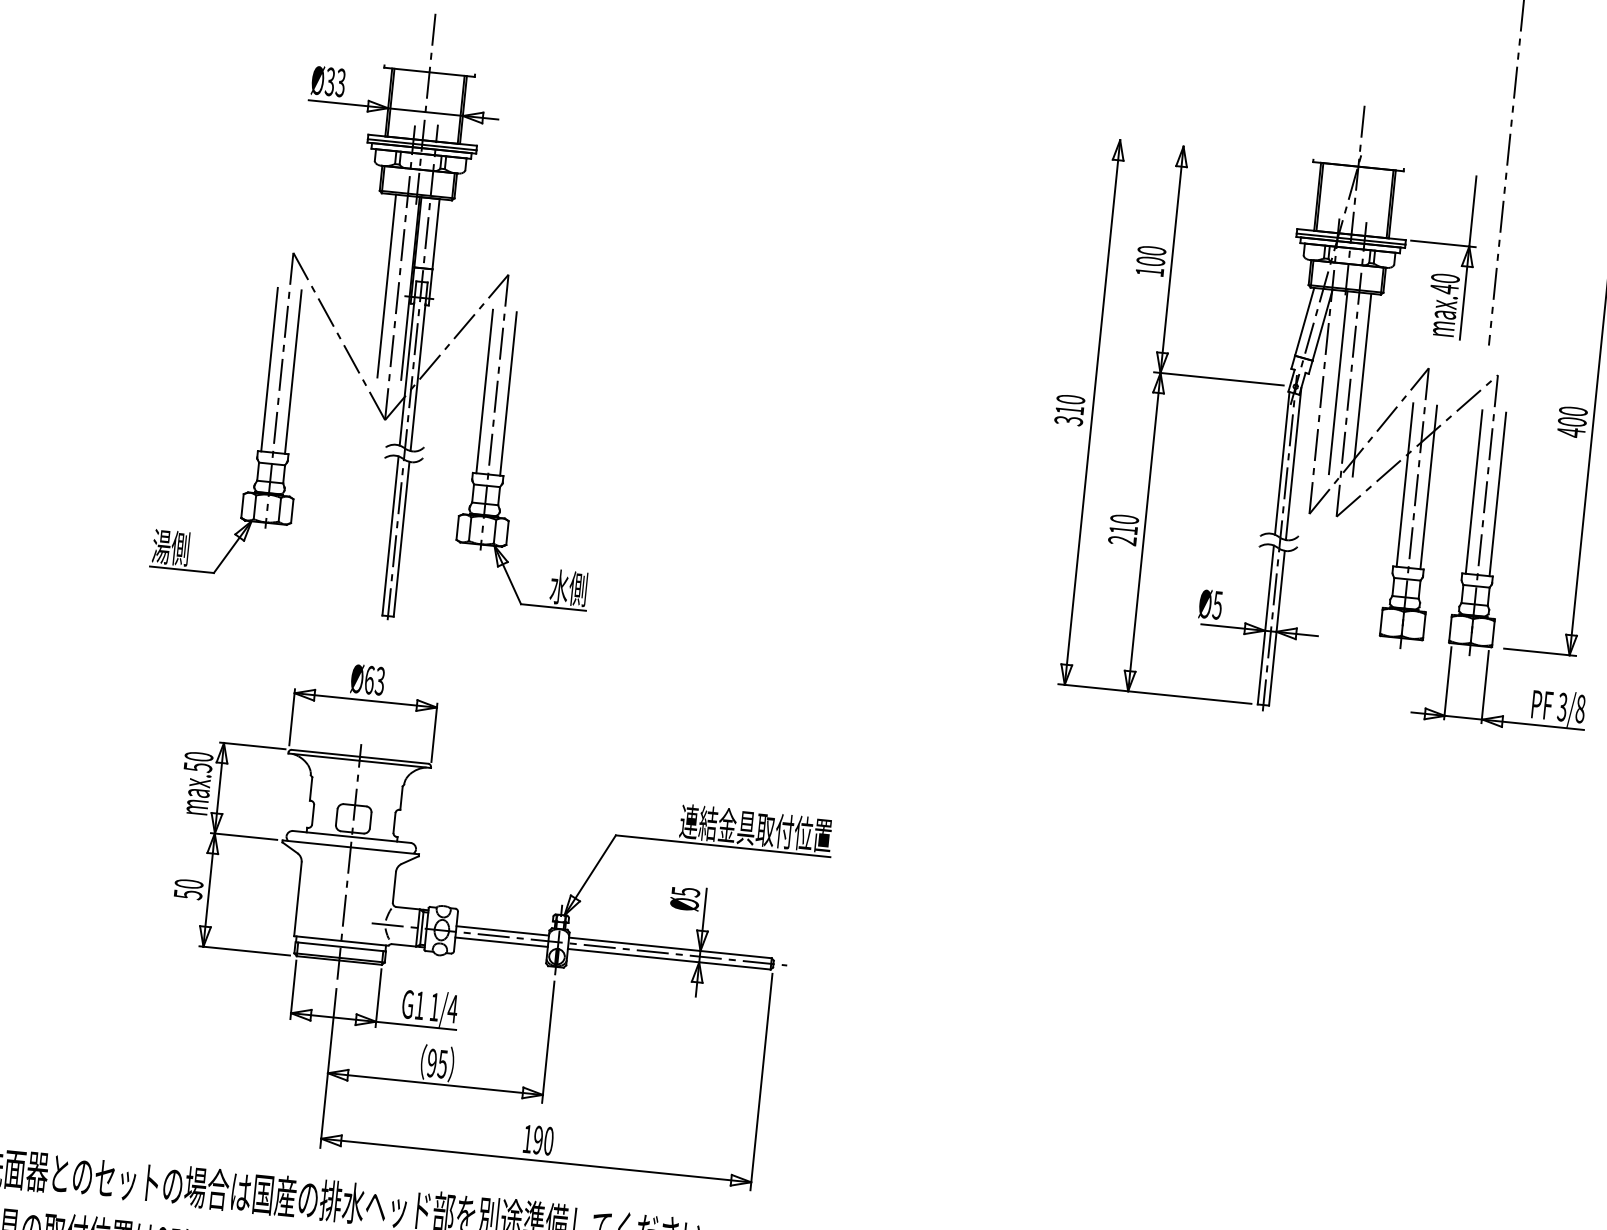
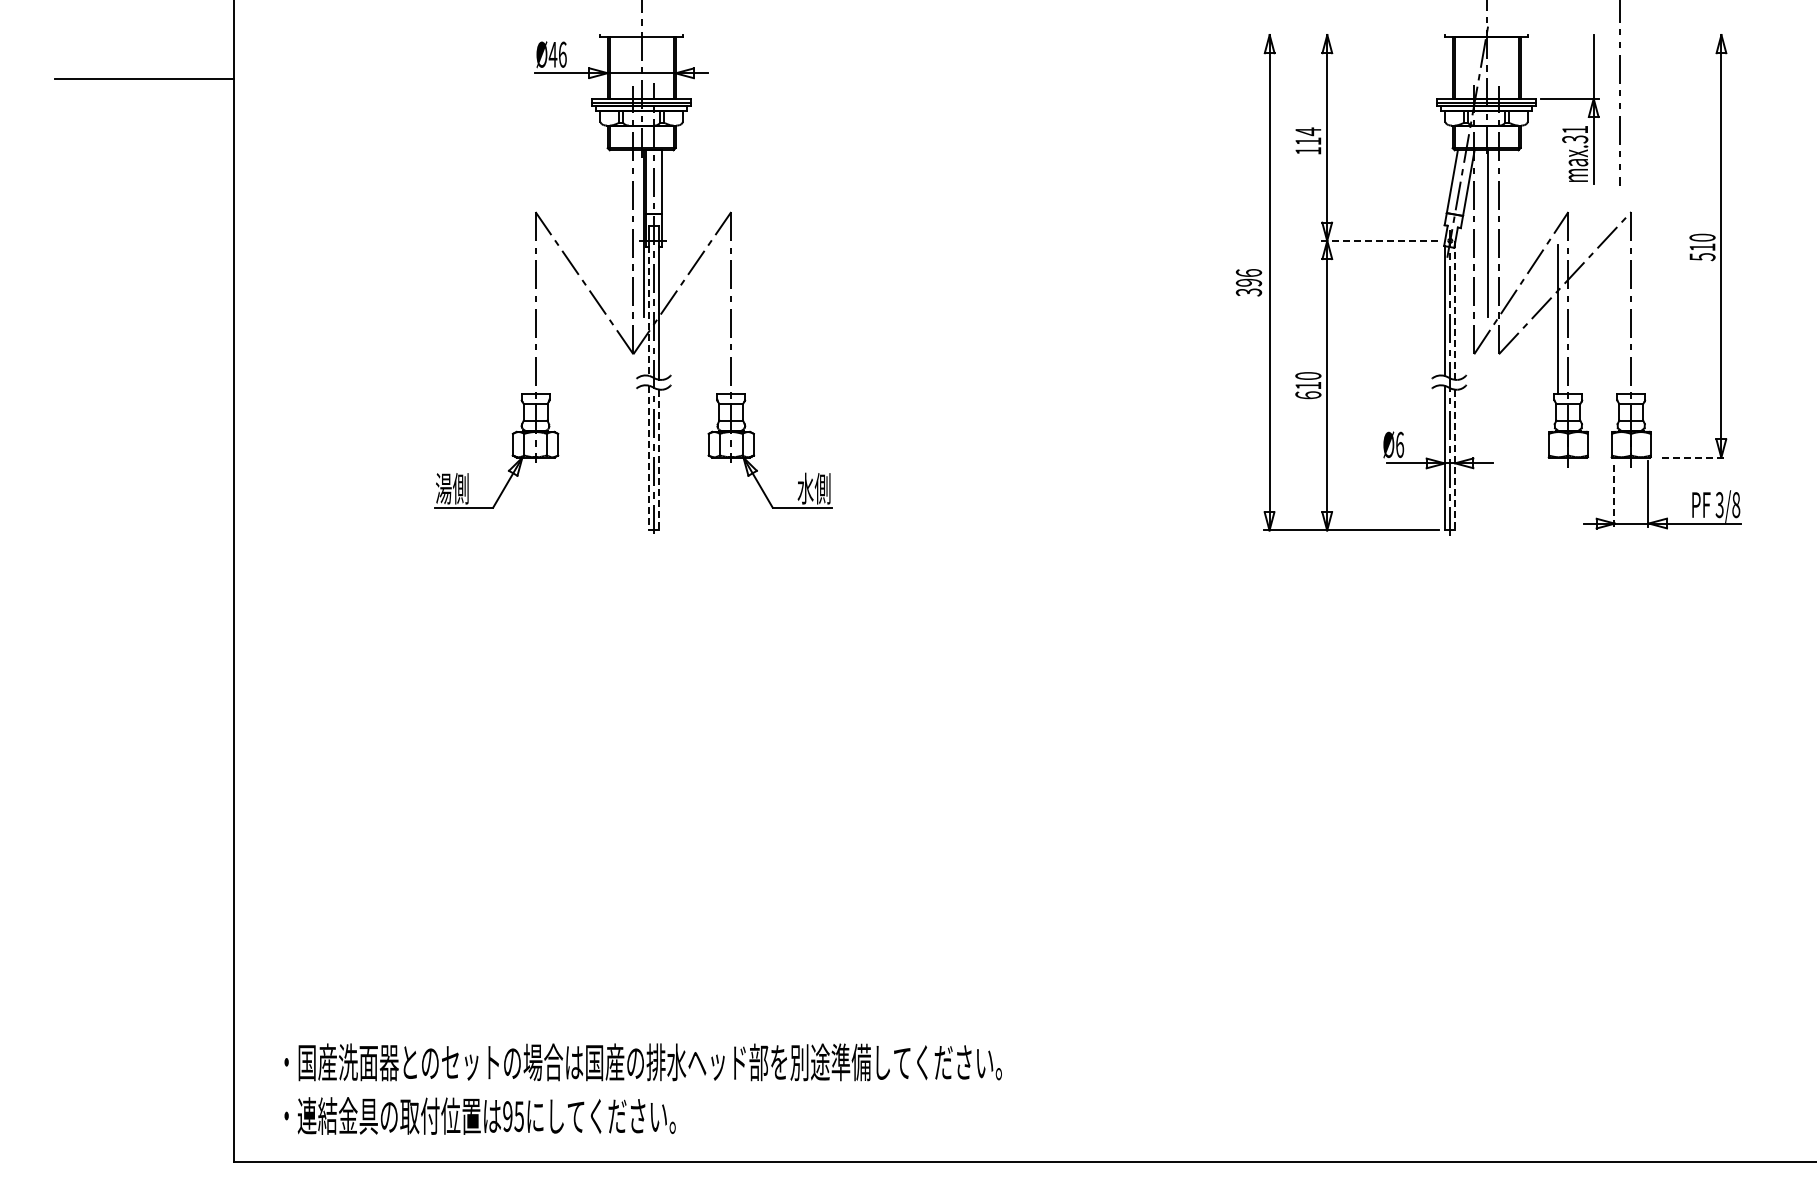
text: (335, 82) -> (557, 54), Ø33 -> Ø46
text: (1151, 256) -> (1308, 136), 100 -> 114
text: (1445, 283) -> (1575, 134), max.40 -> max.31
line: (386, 286) -> (622, 233), removed
line: (269, 369) -> (524, 319), removed
line: (293, 372) -> (546, 319), removed
line: (406, 373) -> (648, 310), solid -> dashed
line: (1219, 378) -> (1380, 240), solid -> dashed
line: (1361, 385) -> (1509, 233), removed
line: (484, 391) -> (720, 319), removed
line: (508, 394) -> (742, 319), removed
text: (1069, 404) -> (1248, 277), 310 -> 396
text: (1571, 427) -> (1702, 252), 400 -> 510
line: (1293, 464) -> (1455, 311), solid -> dashed
line: (1429, 487) -> (1579, 319), removed
line: (1474, 492) -> (1620, 319), removed
line: (1498, 494) -> (1642, 319), removed
line: (390, 536) -> (648, 458), solid -> dashed
line: (401, 539) -> (659, 460), solid -> dashed
text: (1122, 540) -> (1308, 395), 210 -> 610
text: (1217, 604) -> (1399, 444), Ø5 -> Ø6
line: (1276, 628) -> (1455, 460), solid -> dashed
line: (1540, 652) -> (1694, 457), solid -> dashed
line: (1447, 683) -> (1614, 494), solid -> dashed
part: (494, 929) -> (778, 802), removed

